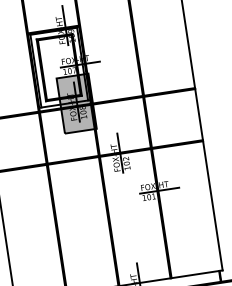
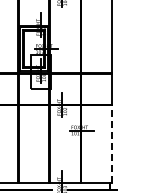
fill: (75, 103) -> (40, 71), removed
line: (213, 206) -> (112, 144), solid -> dashed

